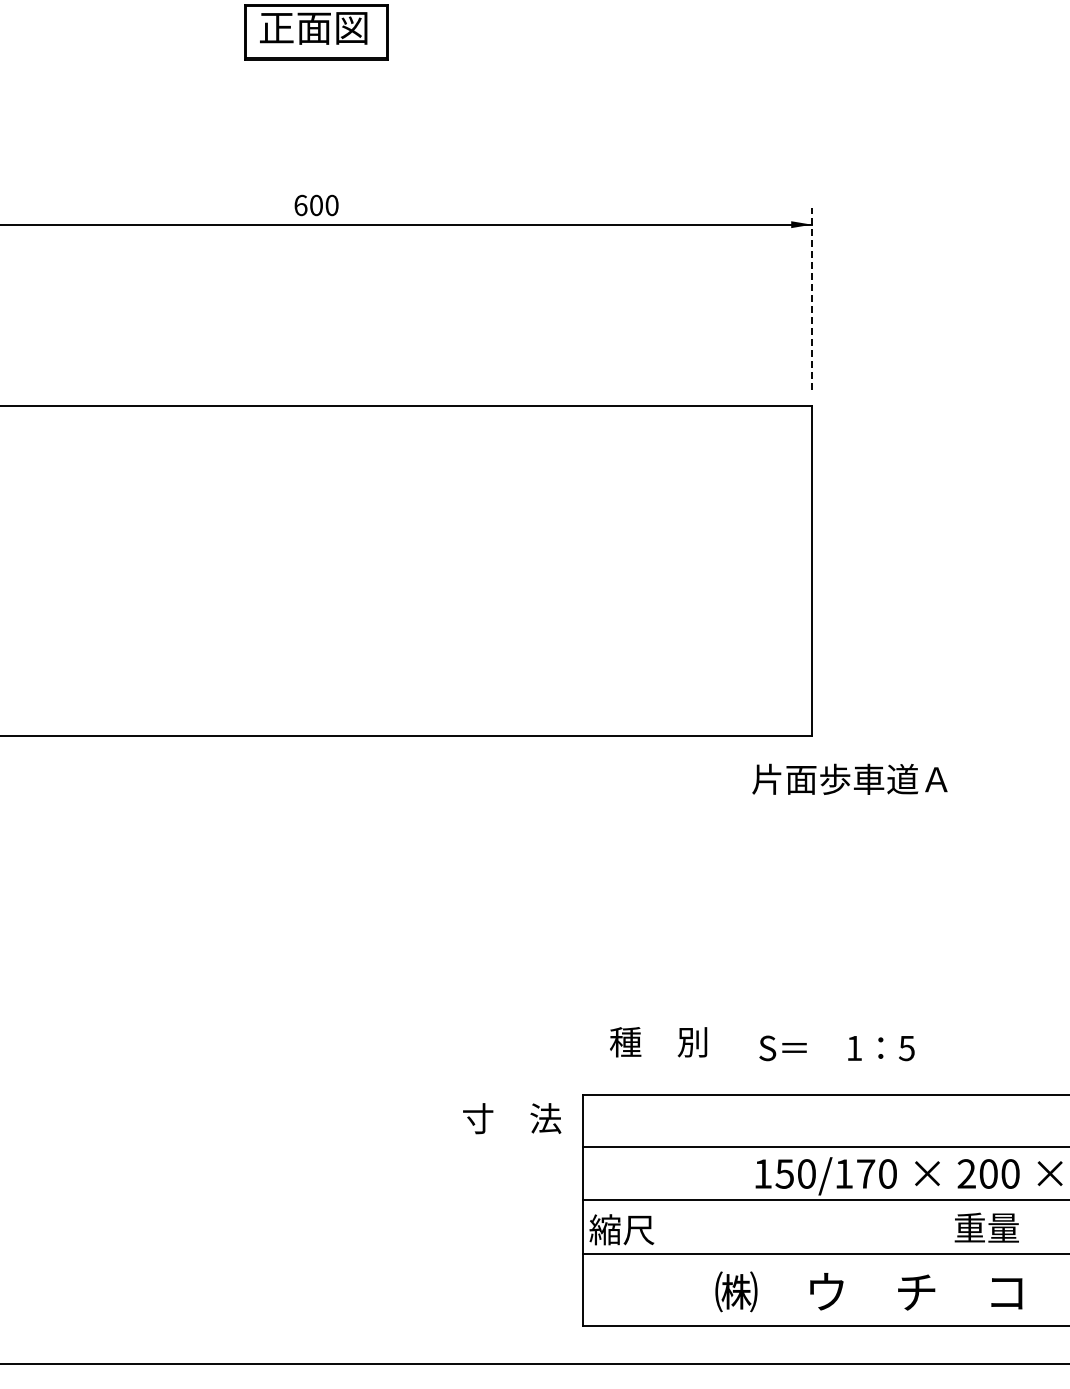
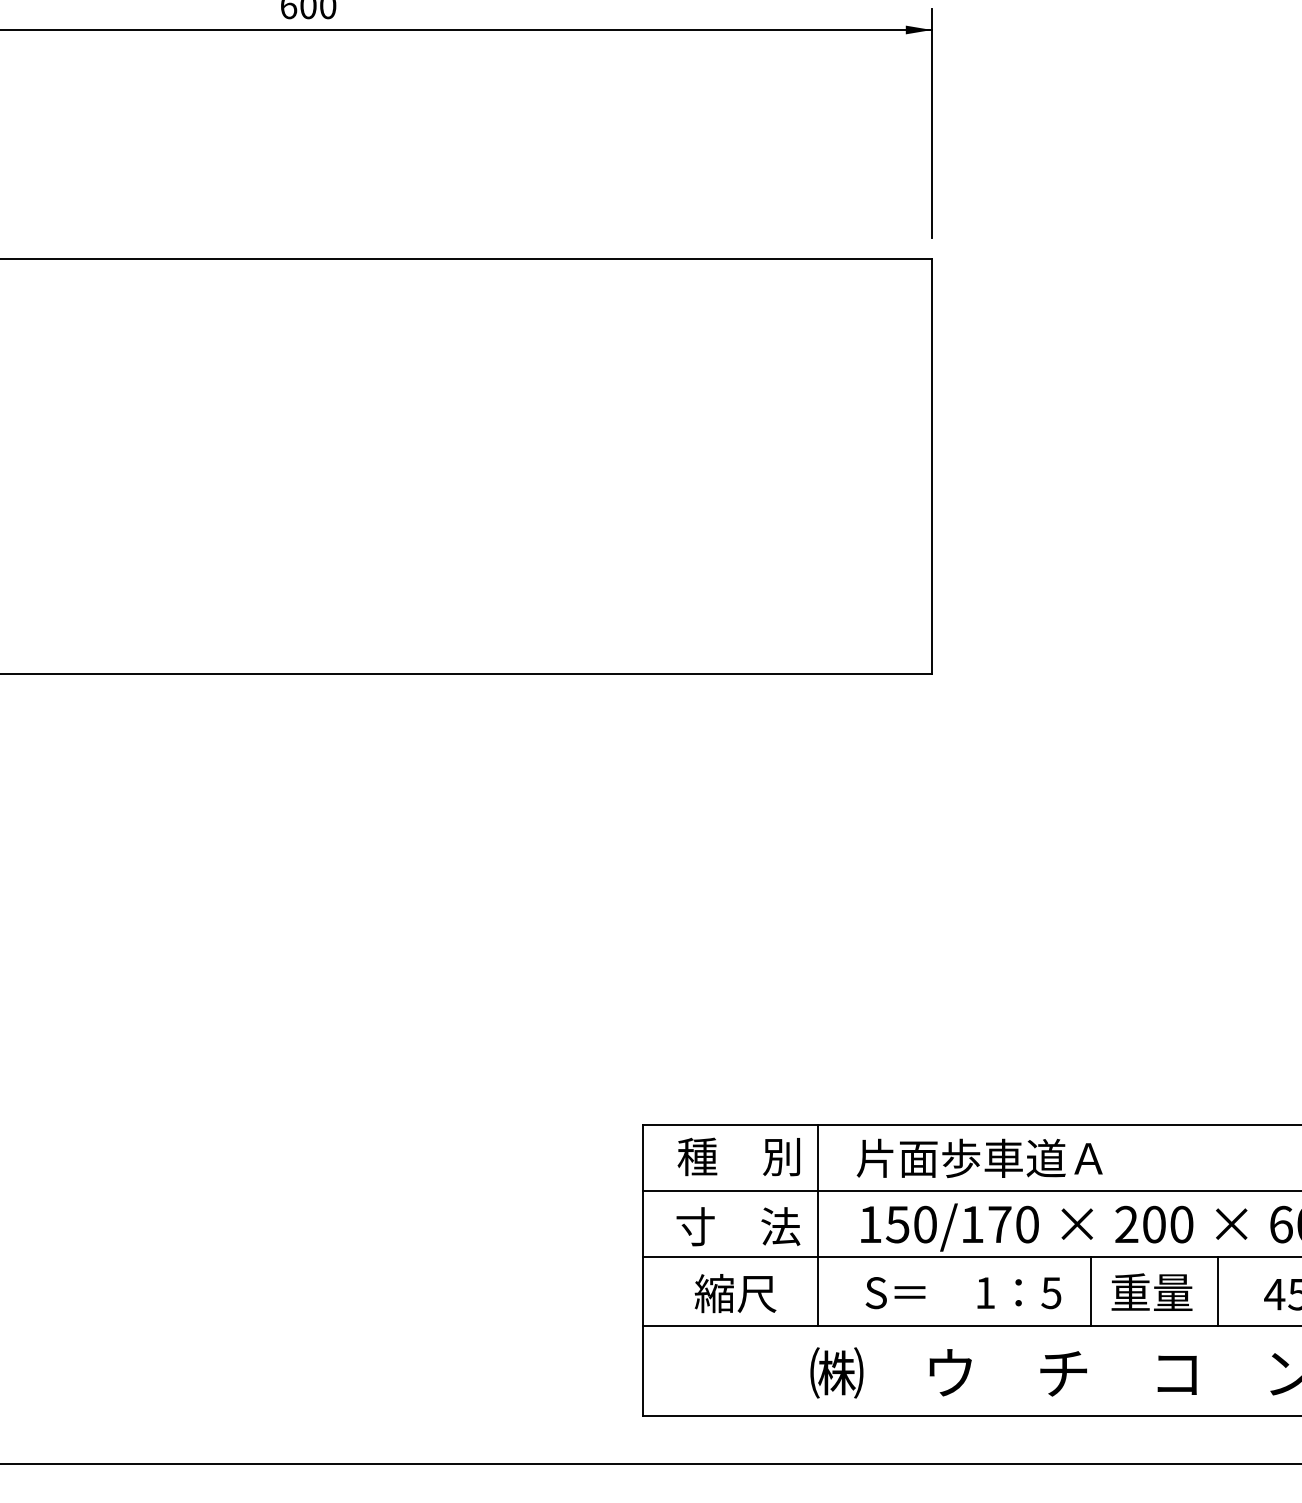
line: (811, 298) -> (931, 122), dashed -> solid
text: (849, 778) -> (979, 1157), moved
text: (658, 1042) -> (738, 1157), moved
text: (836, 1048) -> (962, 1293), moved
text: (512, 1118) -> (738, 1226), moved
line: (721, 1174) -> (818, 1225), added
line: (938, 1227) -> (1091, 1291), added
line: (1039, 1227) -> (1218, 1291), added
text: (621, 1229) -> (735, 1293), moved

